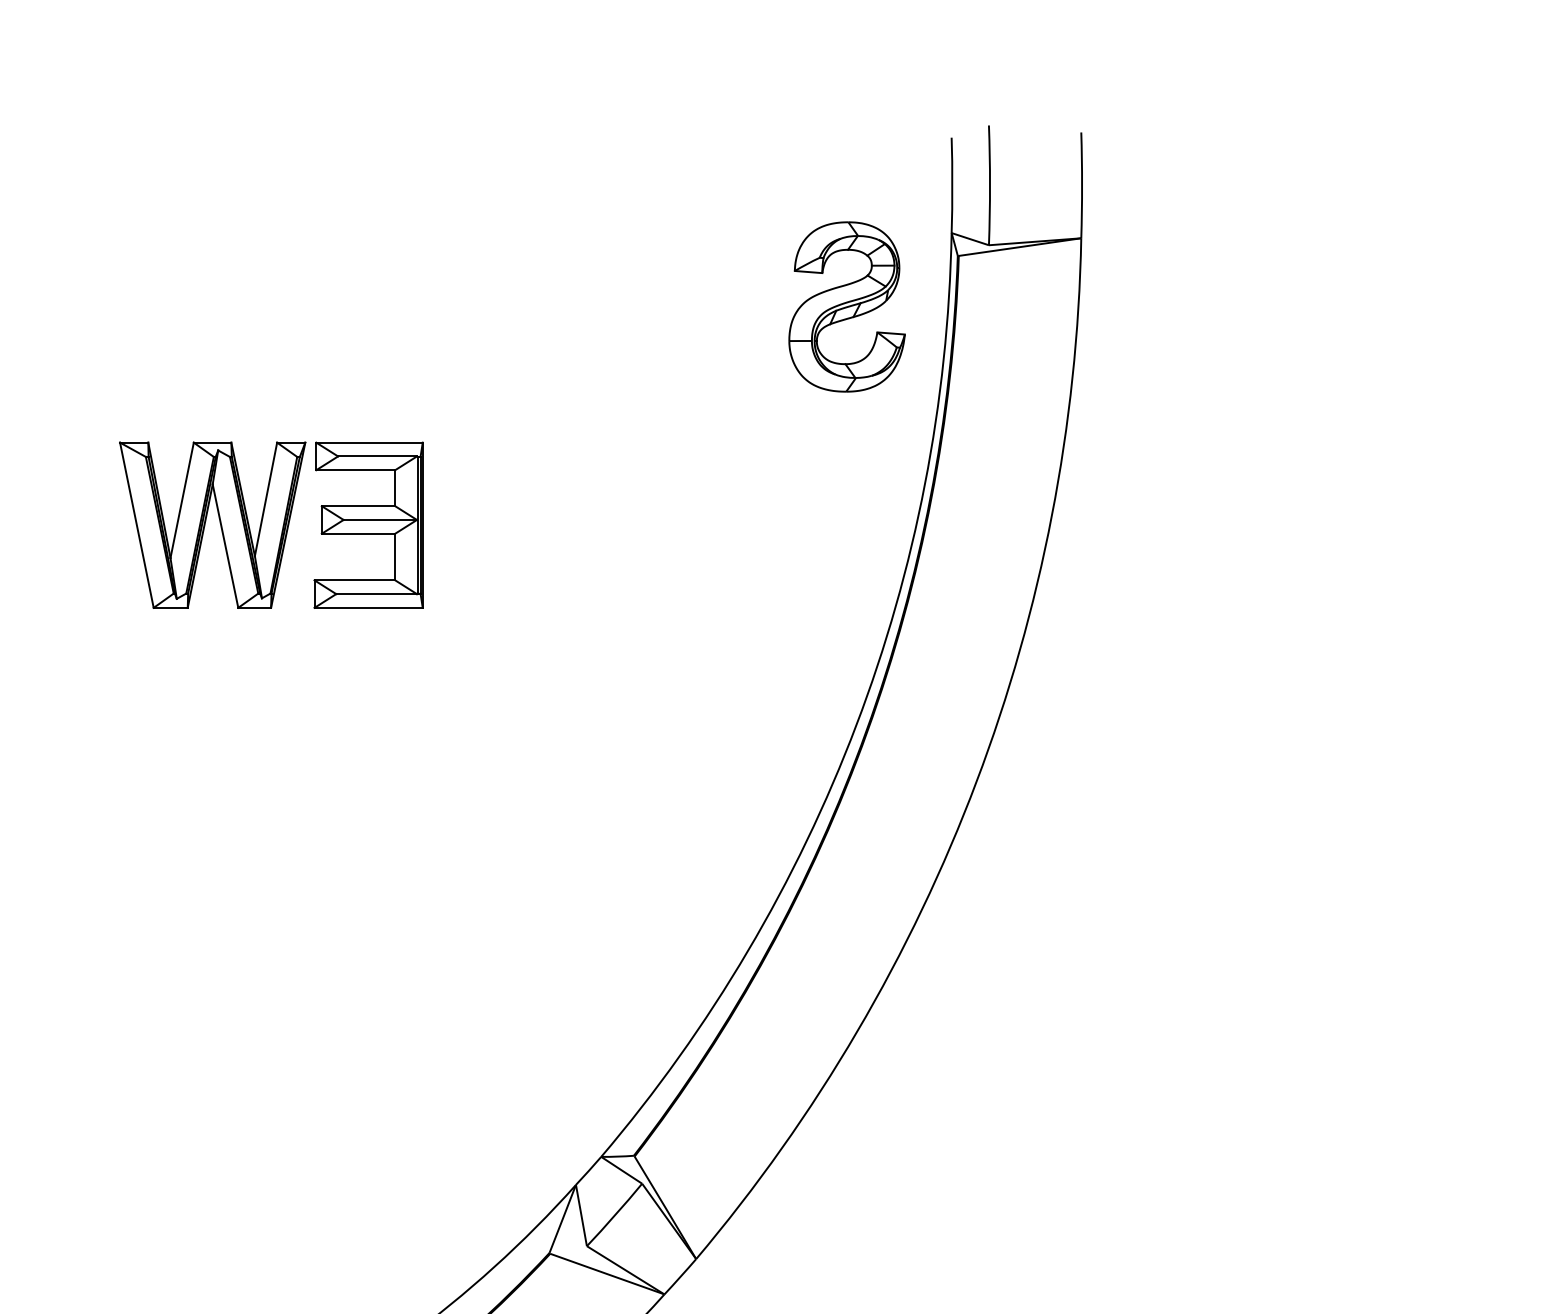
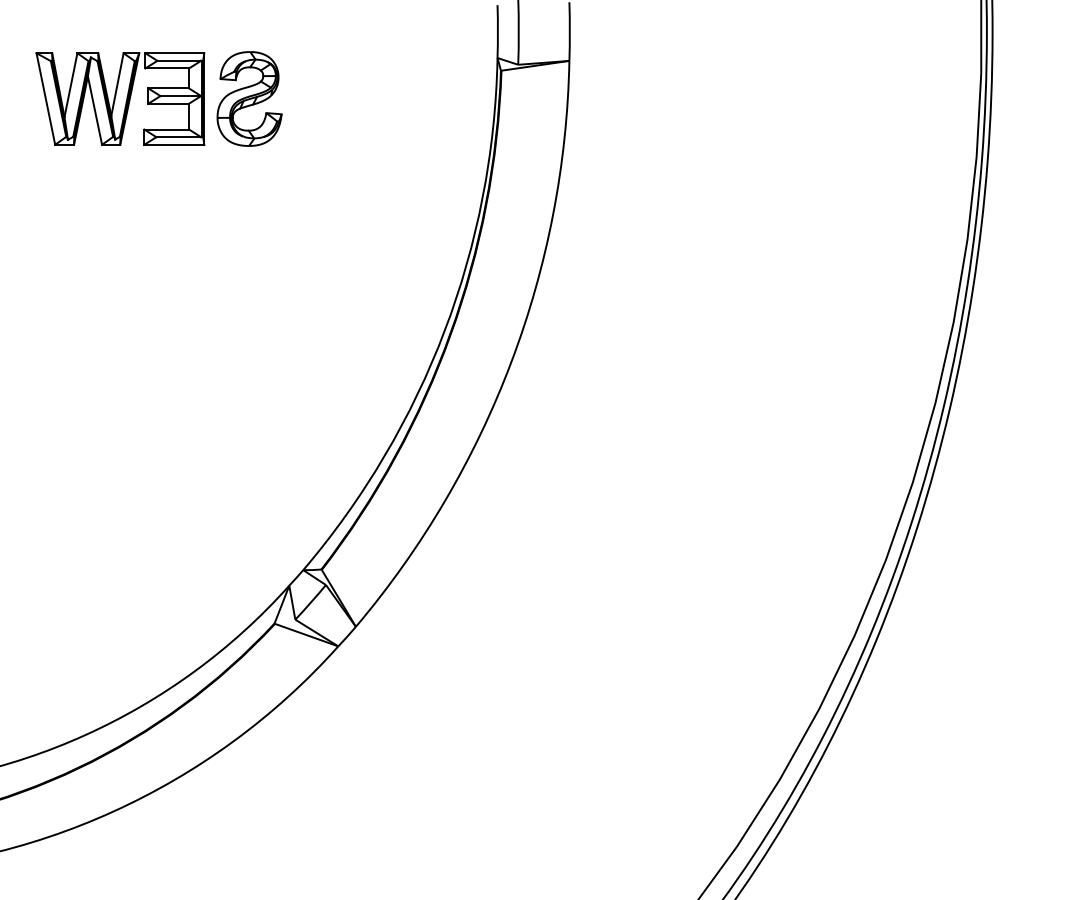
part: (846, 306) -> (249, 98), moved
part: (271, 524) -> (120, 98), moved

